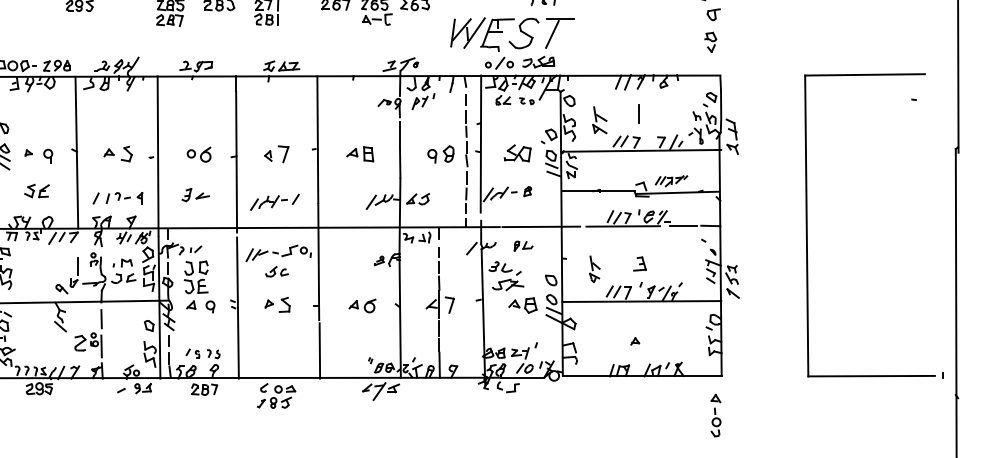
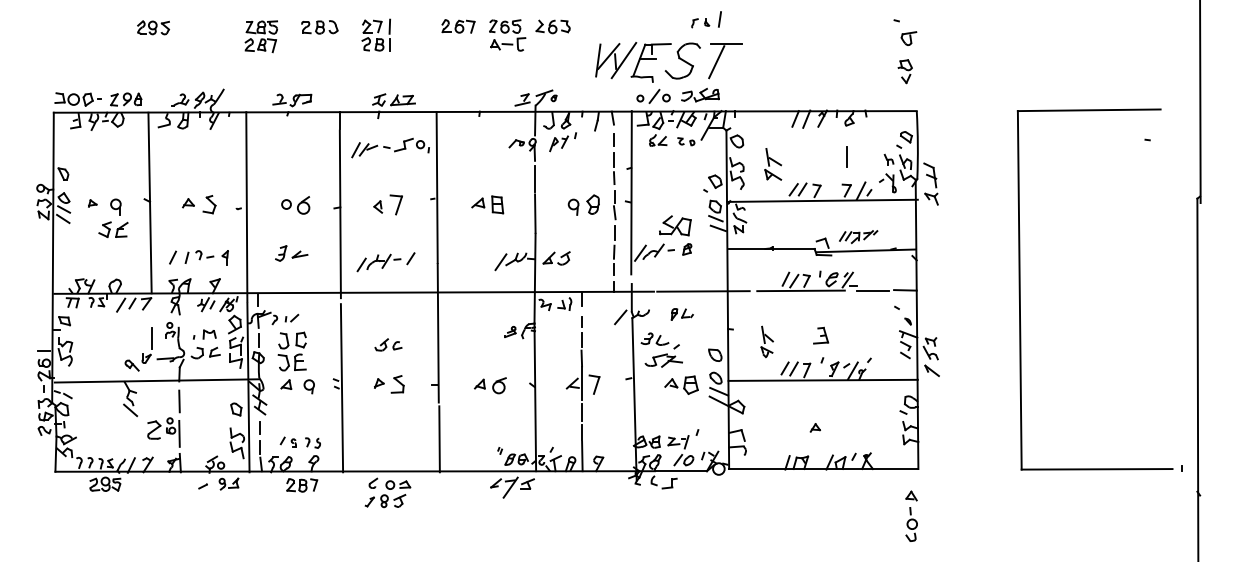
line: (638, 113) -> (846, 156), moved
part: (517, 153) -> (675, 225), moved
part: (36, 190) -> (113, 229), moved
part: (278, 252) -> (390, 147), moved

